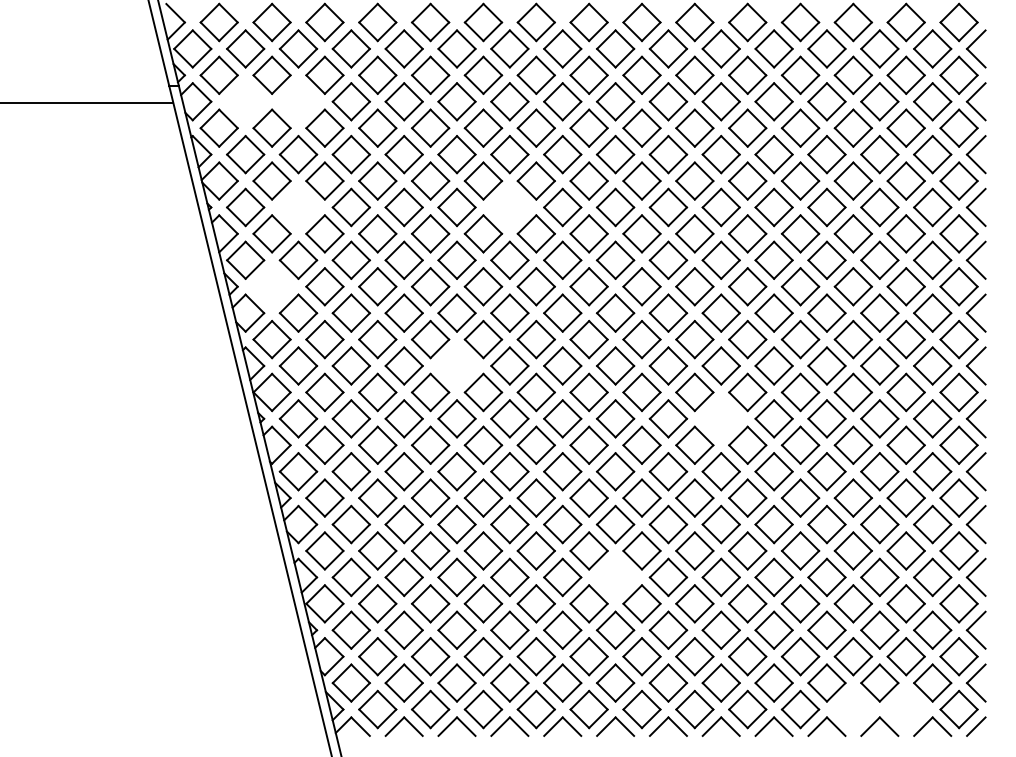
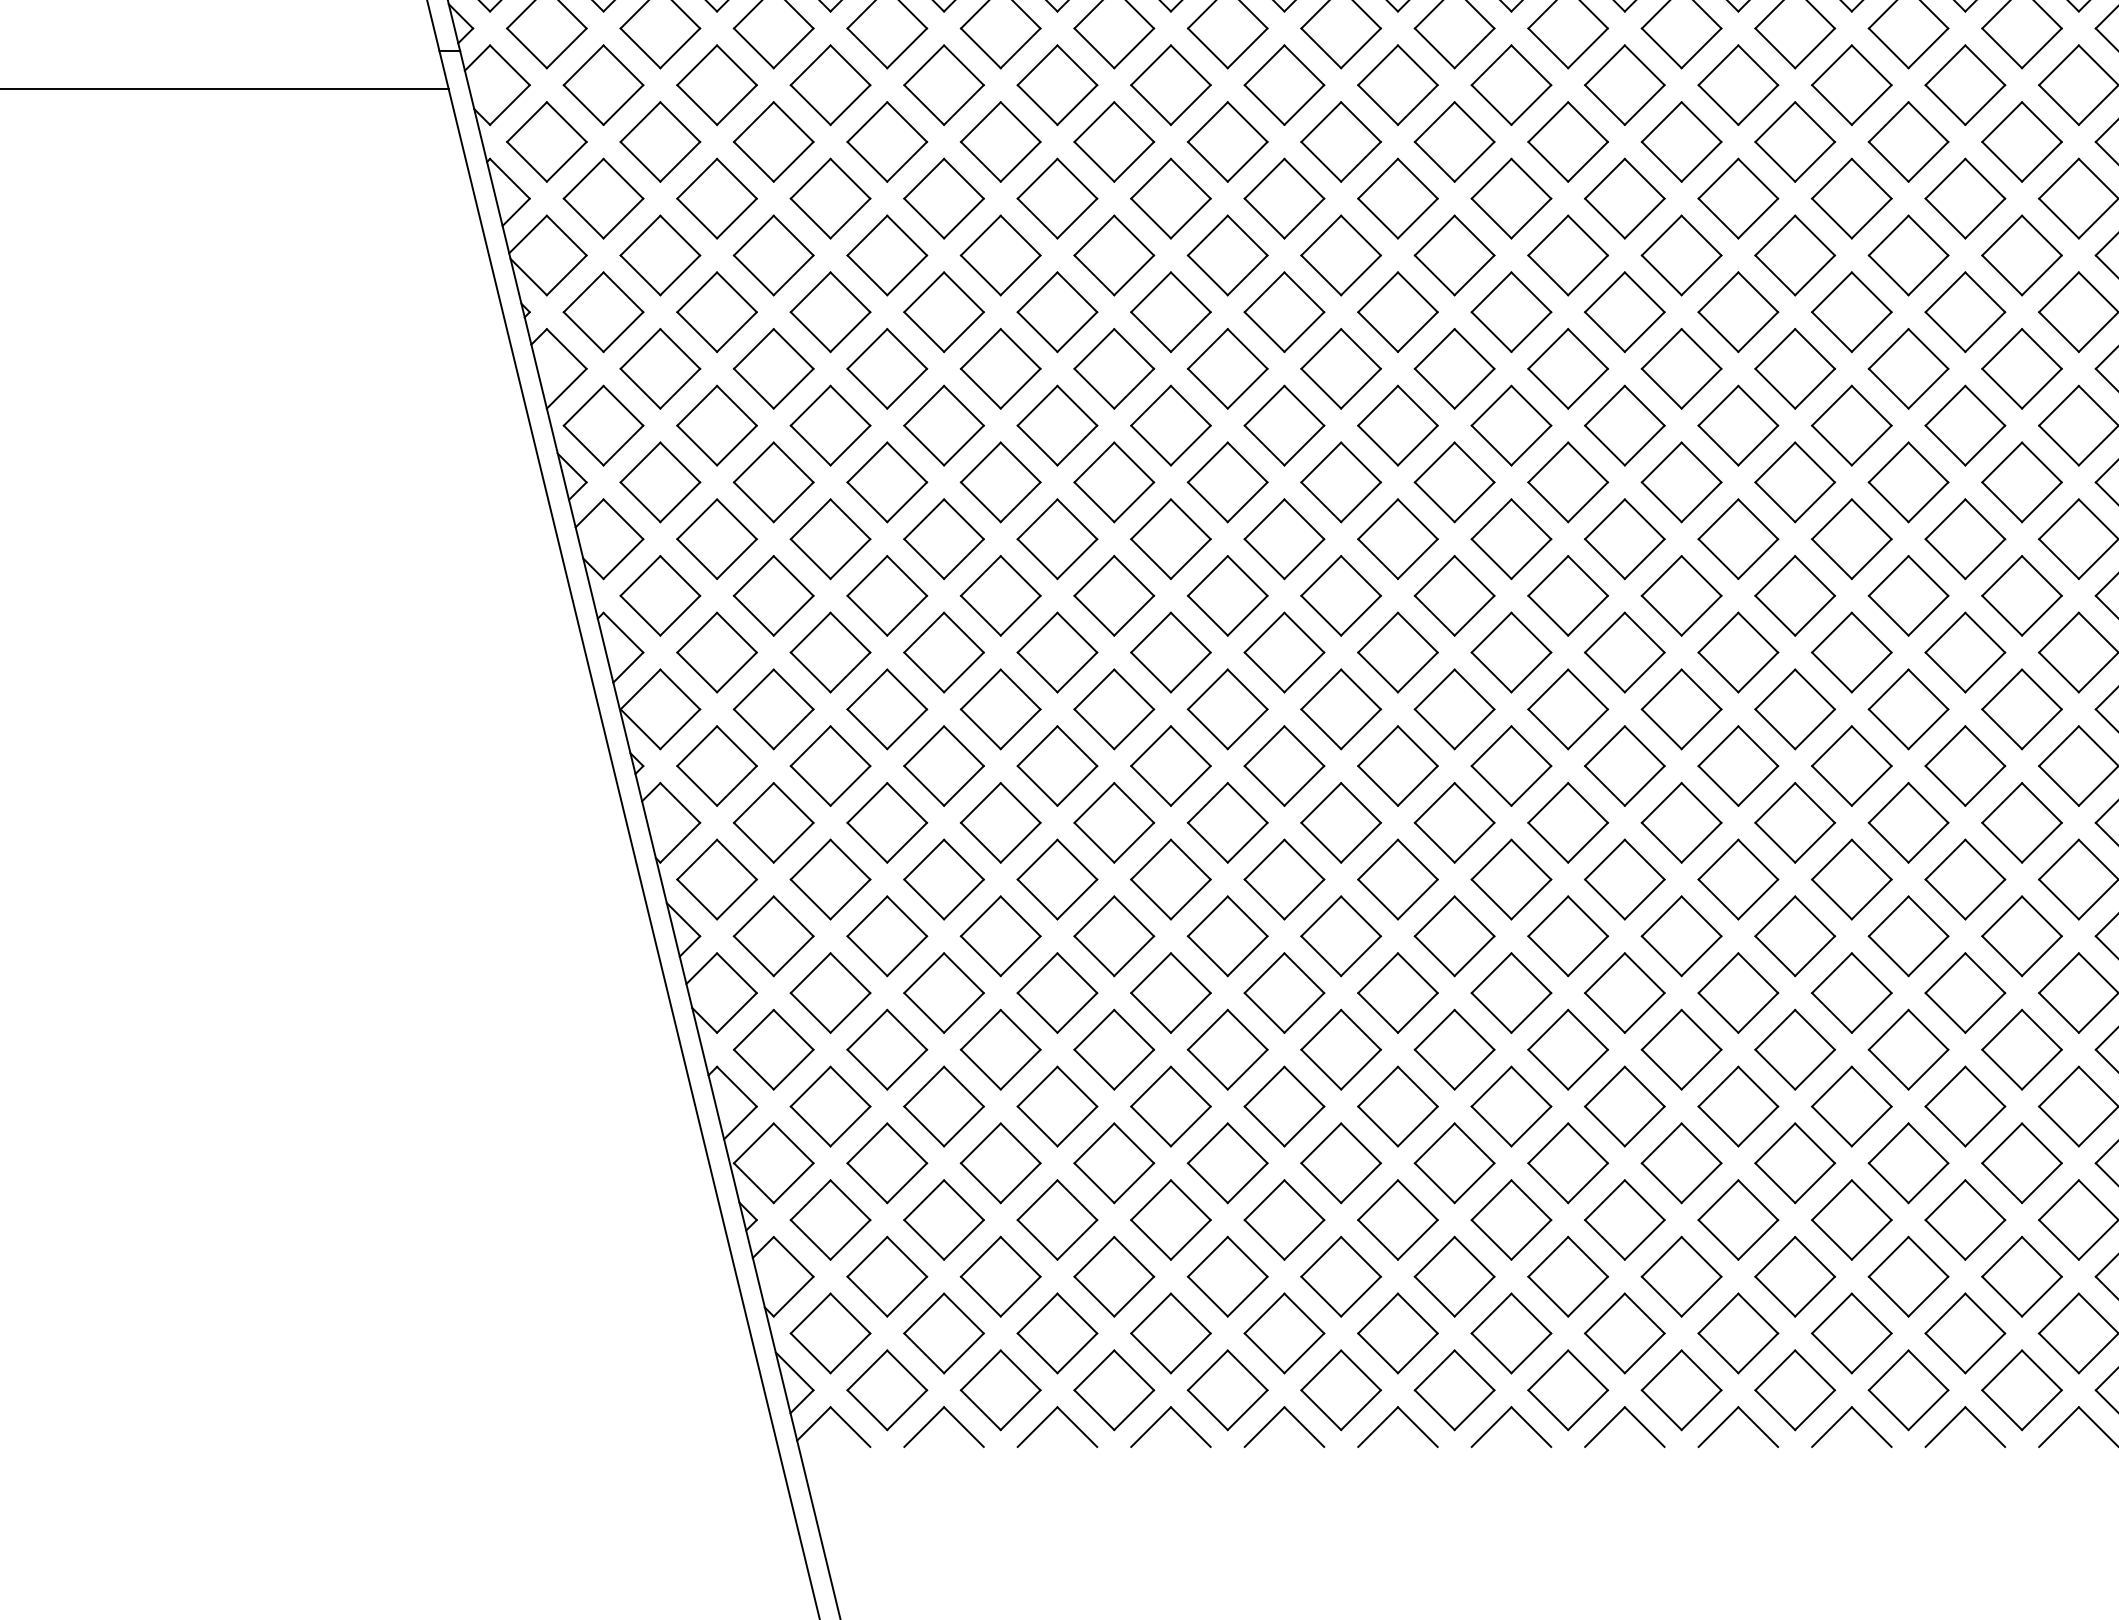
part: (245, 101) -> (603, 84), added
part: (298, 101) -> (717, 84), added
part: (298, 207) -> (717, 312), added
part: (509, 207) -> (1170, 312), added
part: (271, 286) -> (659, 481), added
part: (456, 365) -> (1056, 651), added
part: (720, 418) -> (1623, 765), added
part: (615, 577) -> (1397, 1106), added
part: (852, 709) -> (1906, 1390), added
part: (905, 709) -> (2020, 1390), added

